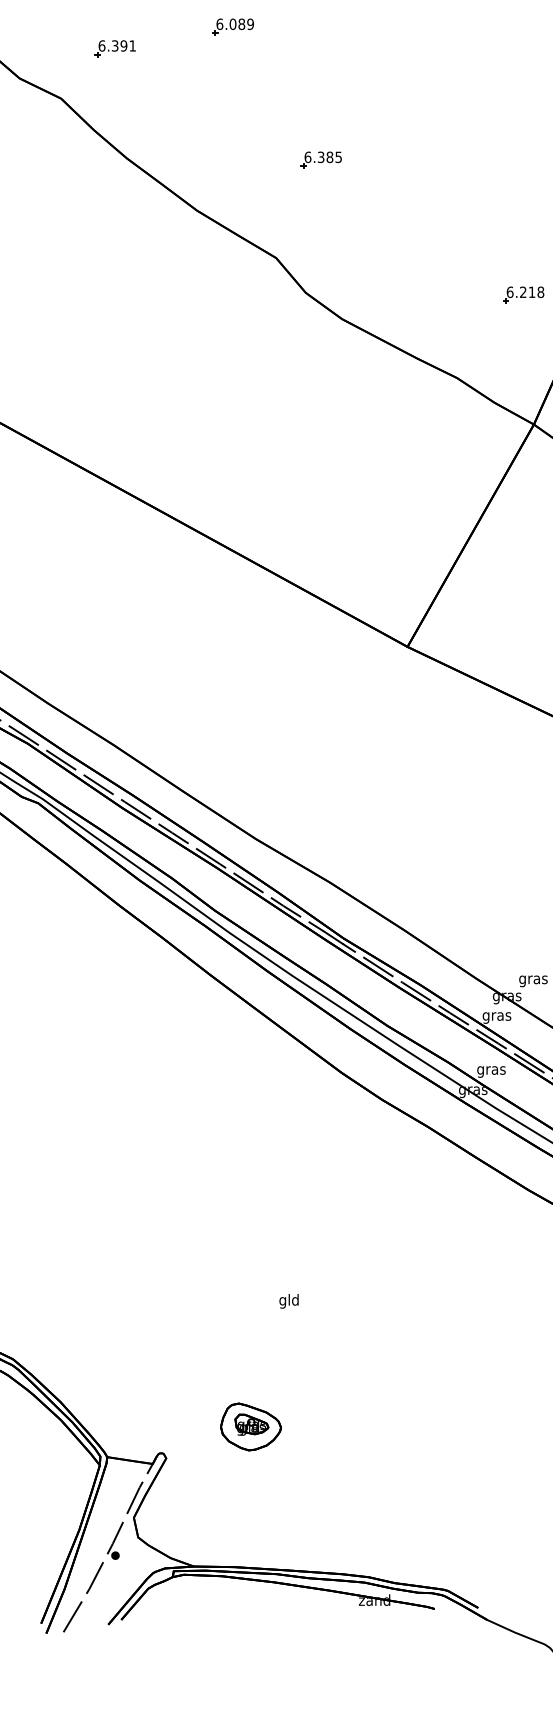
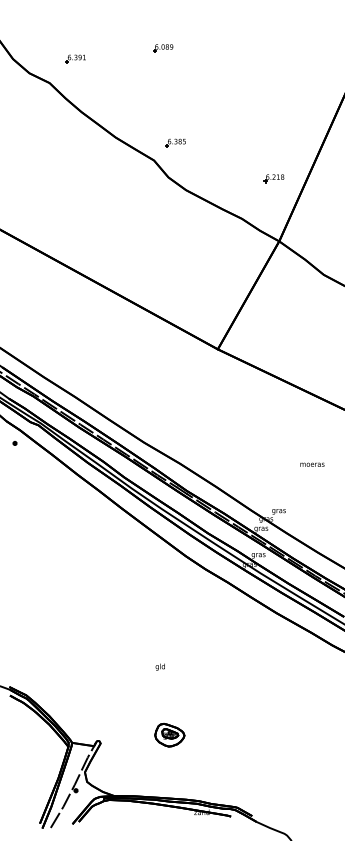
part: (233, 27) -> (163, 48), moved
part: (320, 159) -> (175, 142), moved
part: (250, 1427) -> (169, 735), moved

